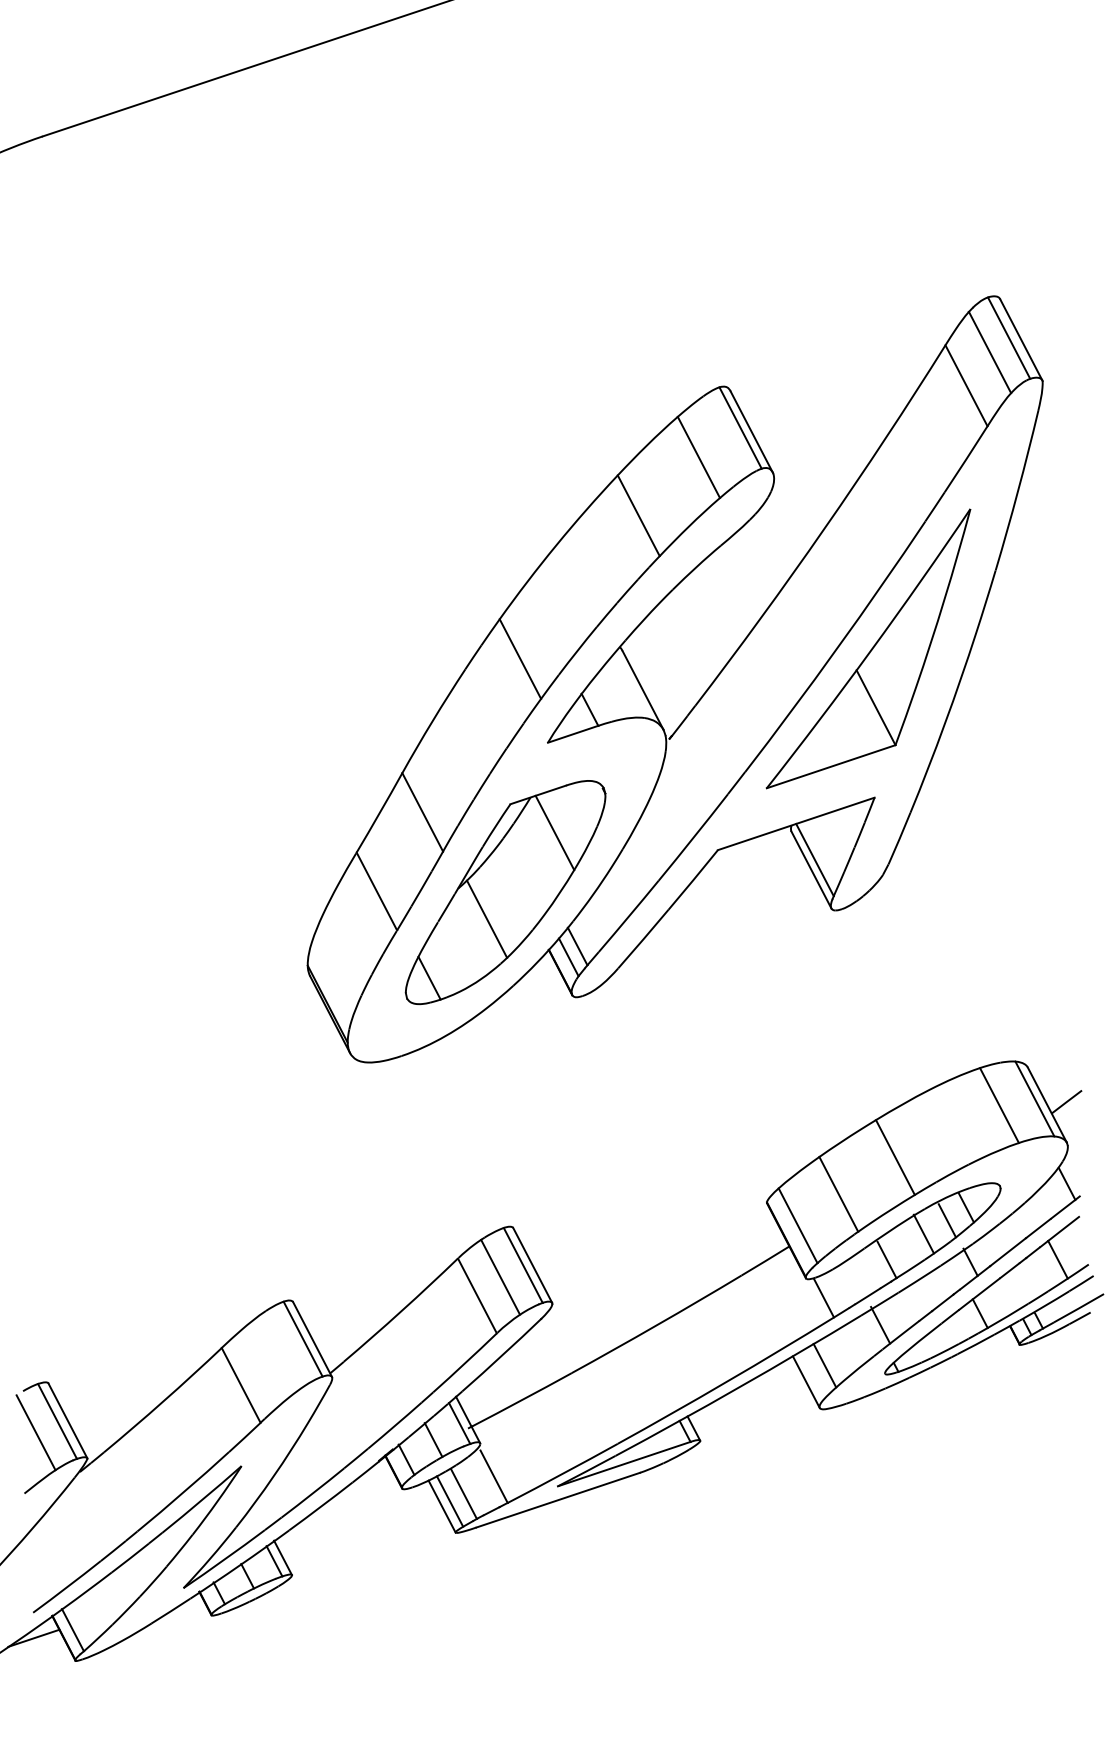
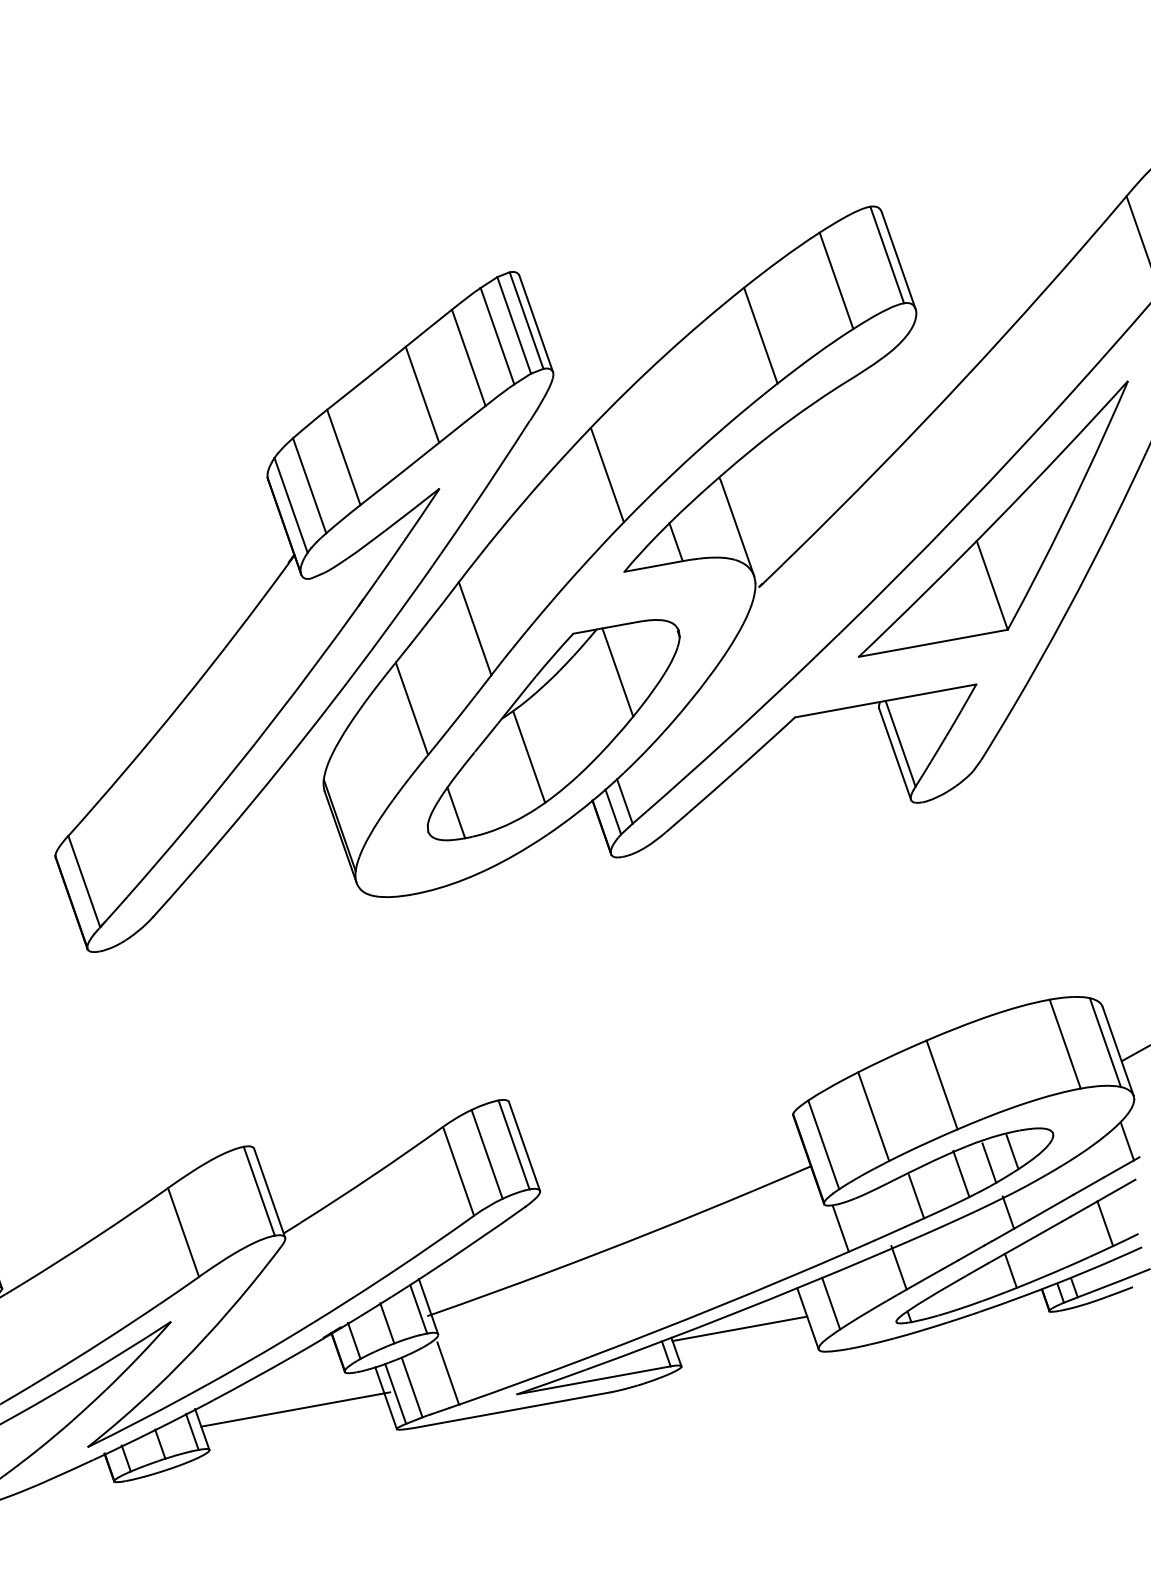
part: (269, 818) -> (305, 611), added
line: (747, 1399) -> (740, 1328), added
line: (362, 1527) -> (294, 1408), added

